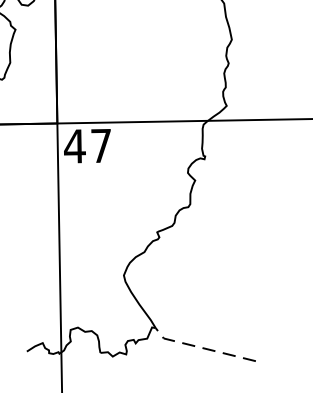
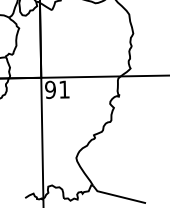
text: (86, 145) -> (56, 89), 47 -> 91
line: (201, 348) -> (117, 196), dashed -> solid

